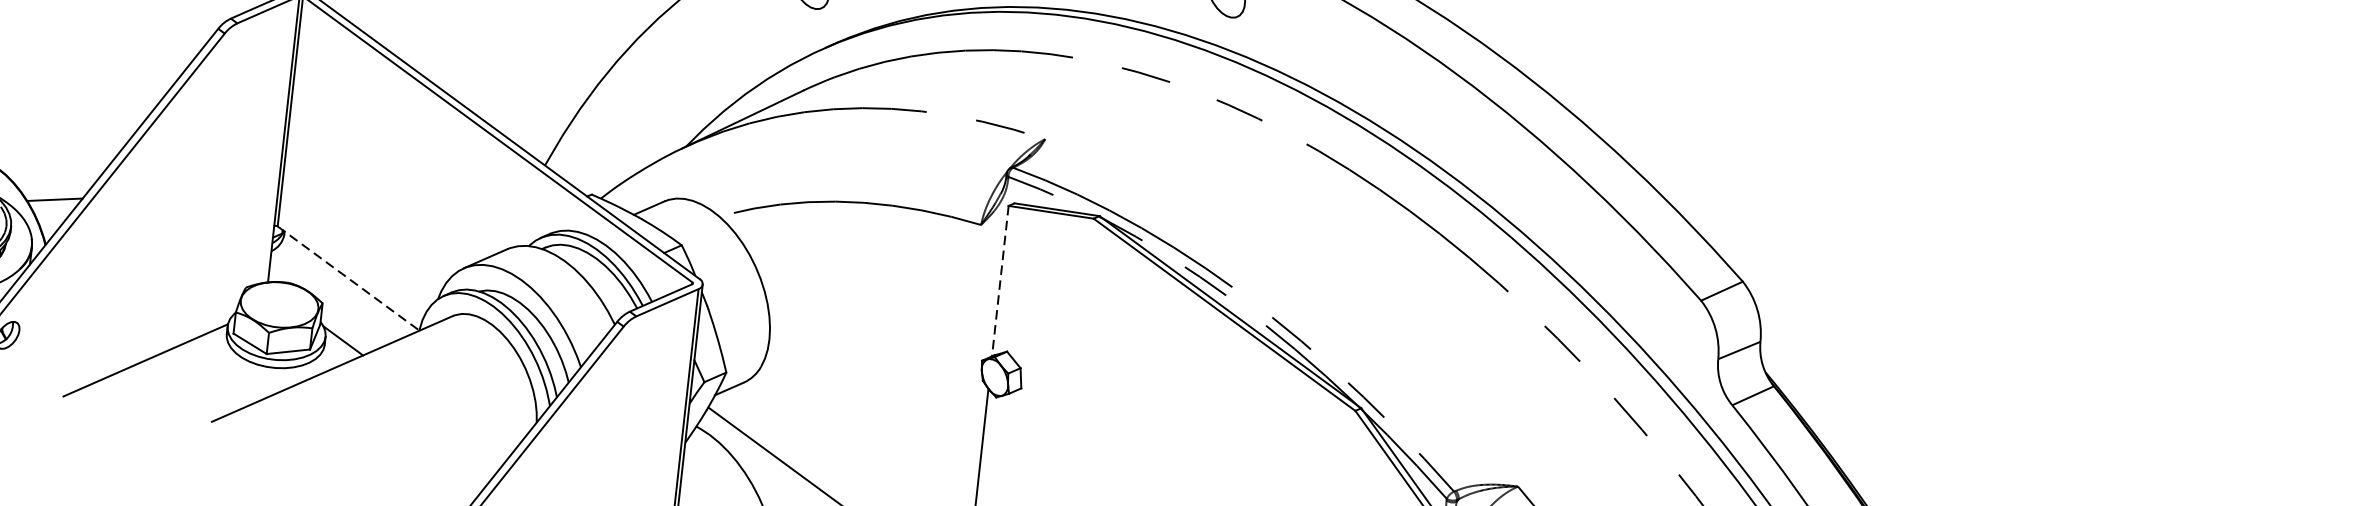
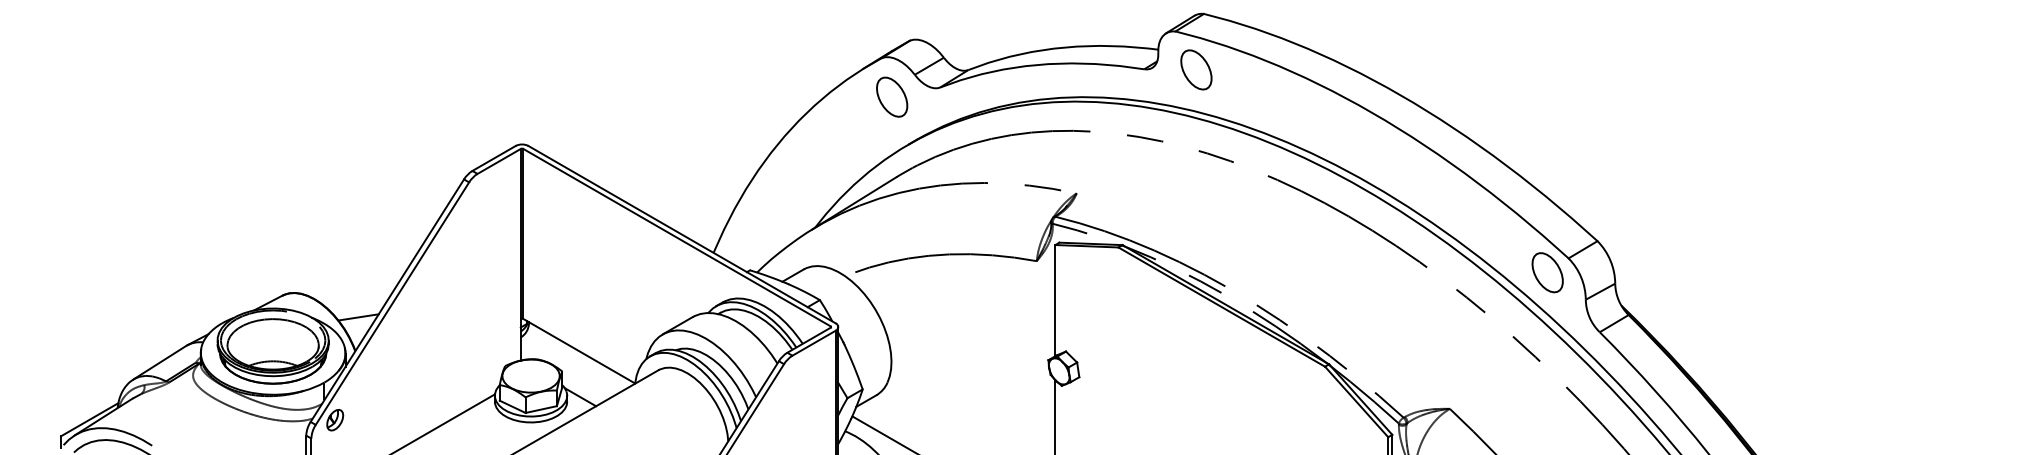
line: (348, 278) -> (579, 351), dashed -> solid
line: (1000, 281) -> (1055, 300), dashed -> solid
part: (1670, 316) -> (1547, 272), added

